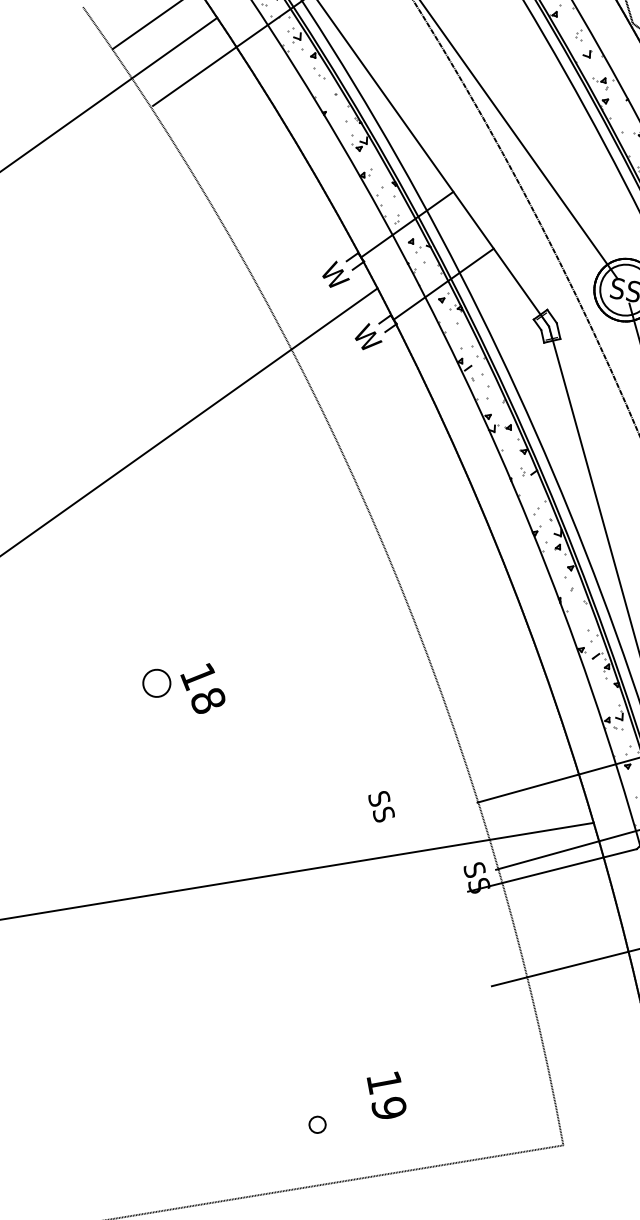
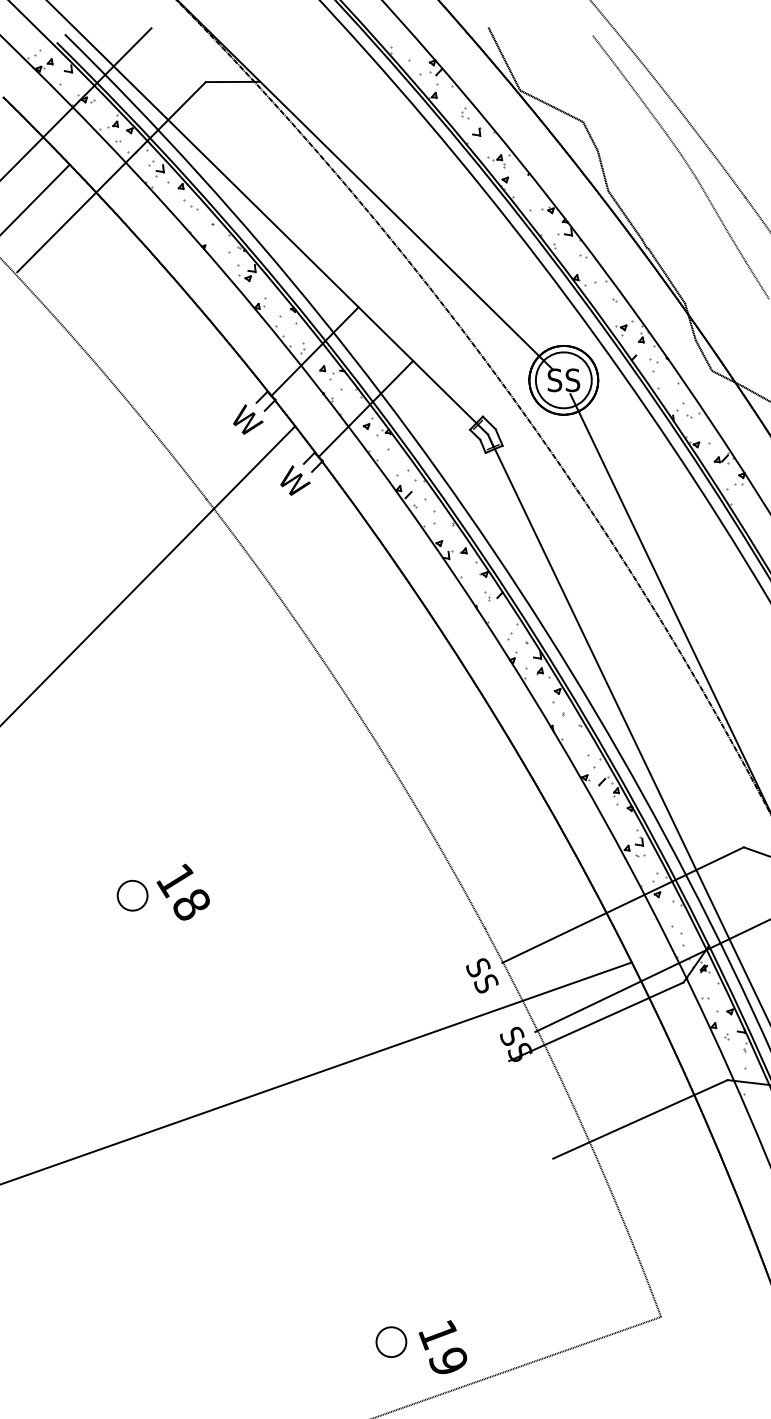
text: (381, 806) -> (482, 975), moved
text: (385, 1094) -> (442, 1347), moved
circle: (317, 1124) -> (391, 1341), size x1.67

